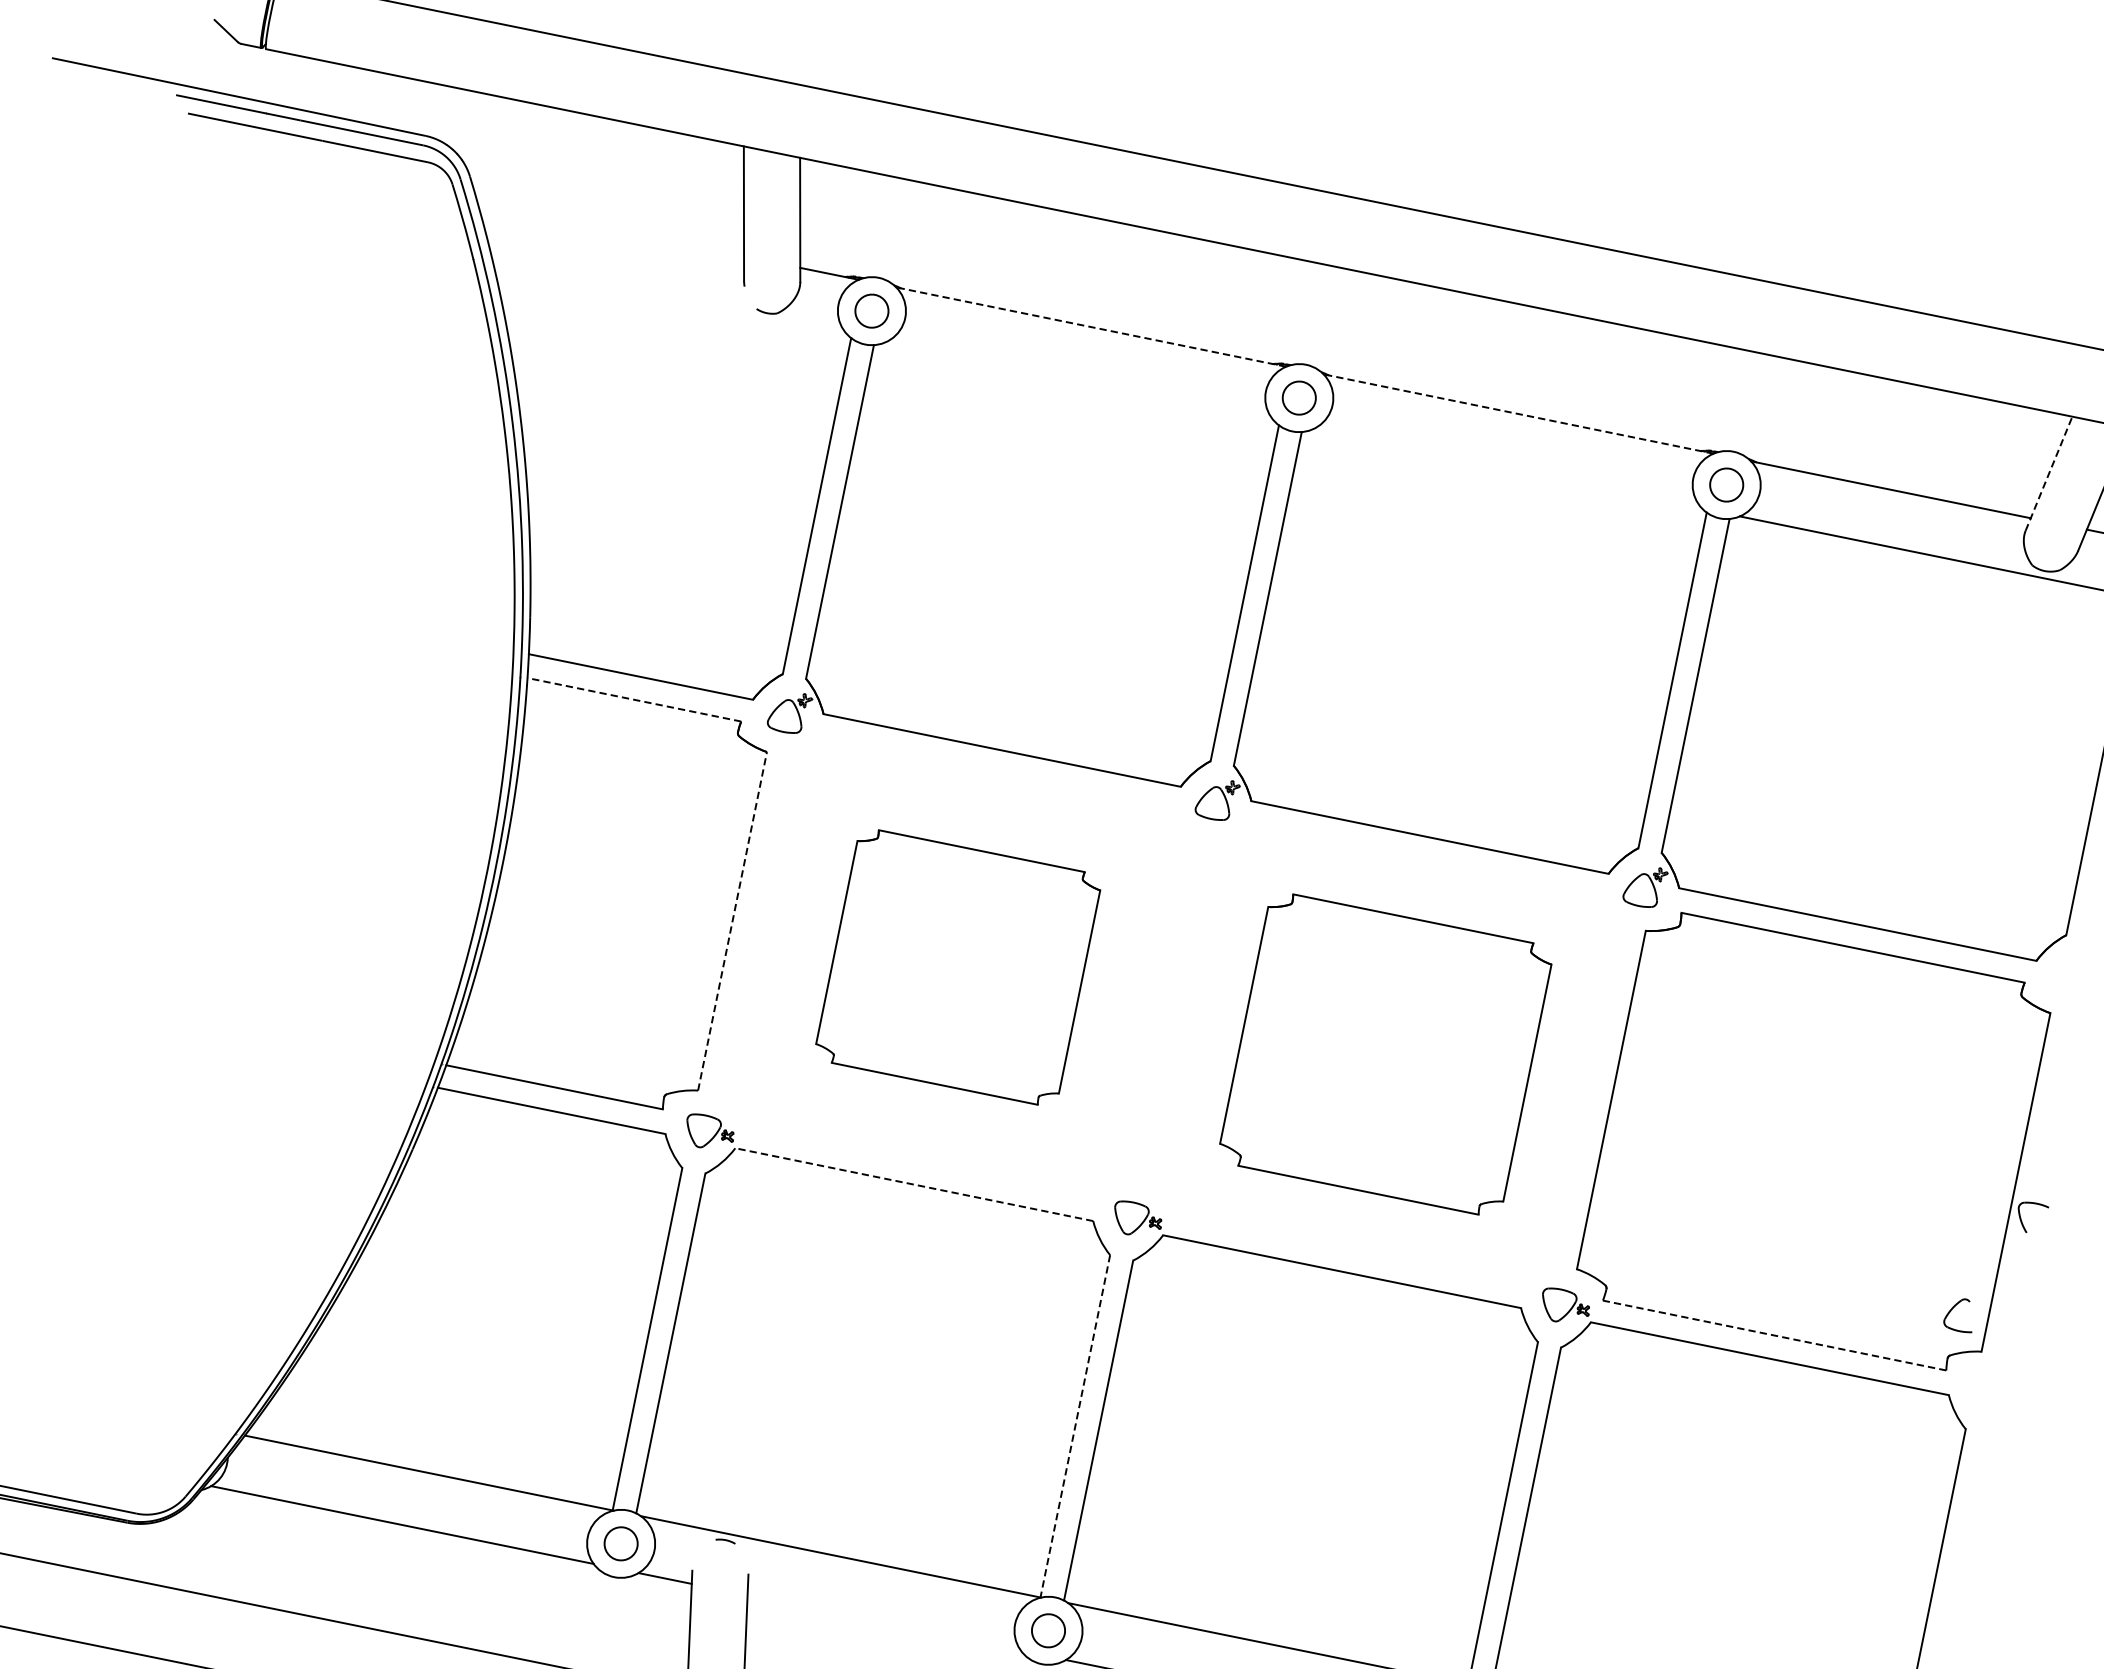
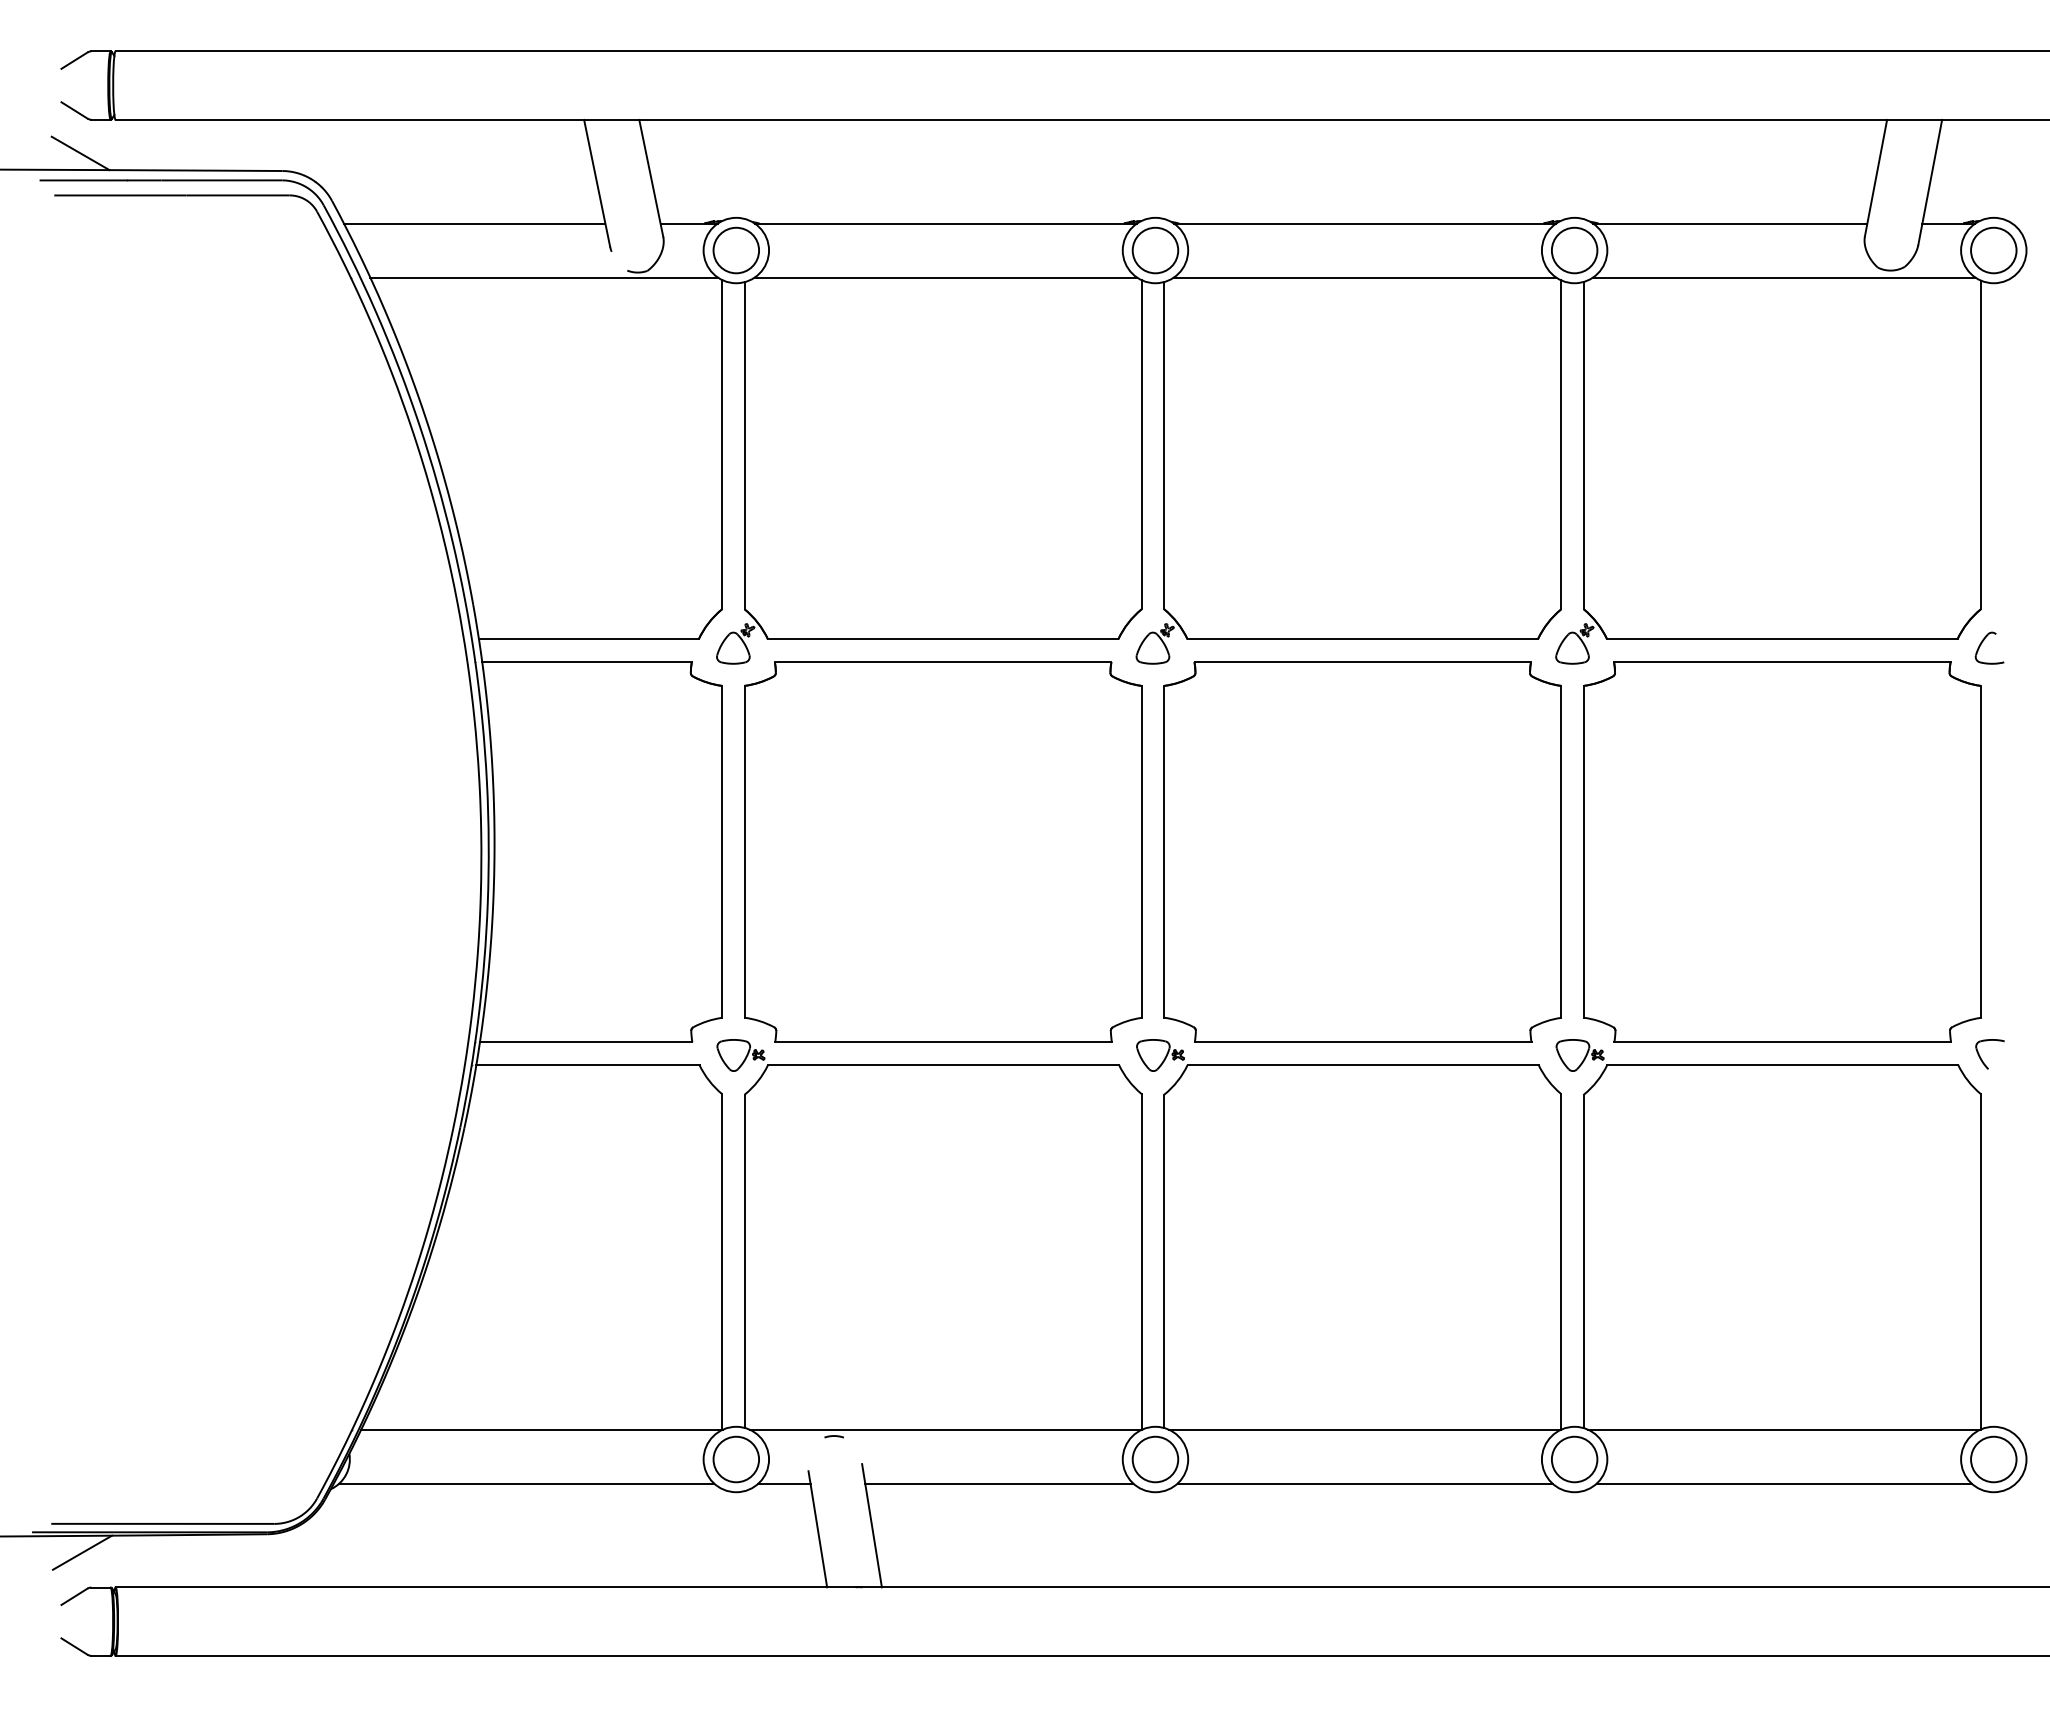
line: (223, 76) -> (80, 153), added
line: (610, 229) -> (474, 223), added
line: (669, 298) -> (543, 277), added
circle: (872, 311) -> (736, 250), size x1.43
line: (1090, 326) -> (945, 223), dashed -> solid
line: (1079, 382) -> (945, 277), added
circle: (1299, 398) -> (1155, 250), size x1.43
line: (1518, 413) -> (1364, 223), dashed -> solid
line: (1506, 468) -> (1364, 277), added
line: (2049, 473) -> (1876, 177), dashed -> solid
circle: (1726, 484) -> (1574, 250), size x1.43
line: (634, 700) -> (587, 662), dashed -> solid
line: (732, 920) -> (721, 851), dashed -> solid
part: (958, 966) -> (943, 851), size x1.67
part: (1385, 1053) -> (1362, 851), size x1.43
line: (914, 1185) -> (943, 1065), dashed -> solid
part: (2022, 1219) -> (1981, 1057), moved
part: (1954, 1308) -> (1982, 643), moved
line: (1774, 1335) -> (1782, 1042), dashed -> solid
line: (1075, 1426) -> (1141, 1261), dashed -> solid
circle: (621, 1543) -> (736, 1459), size x1.43
line: (884, 1622) -> (999, 1483), added
circle: (1048, 1630) -> (1155, 1459), size x1.43

